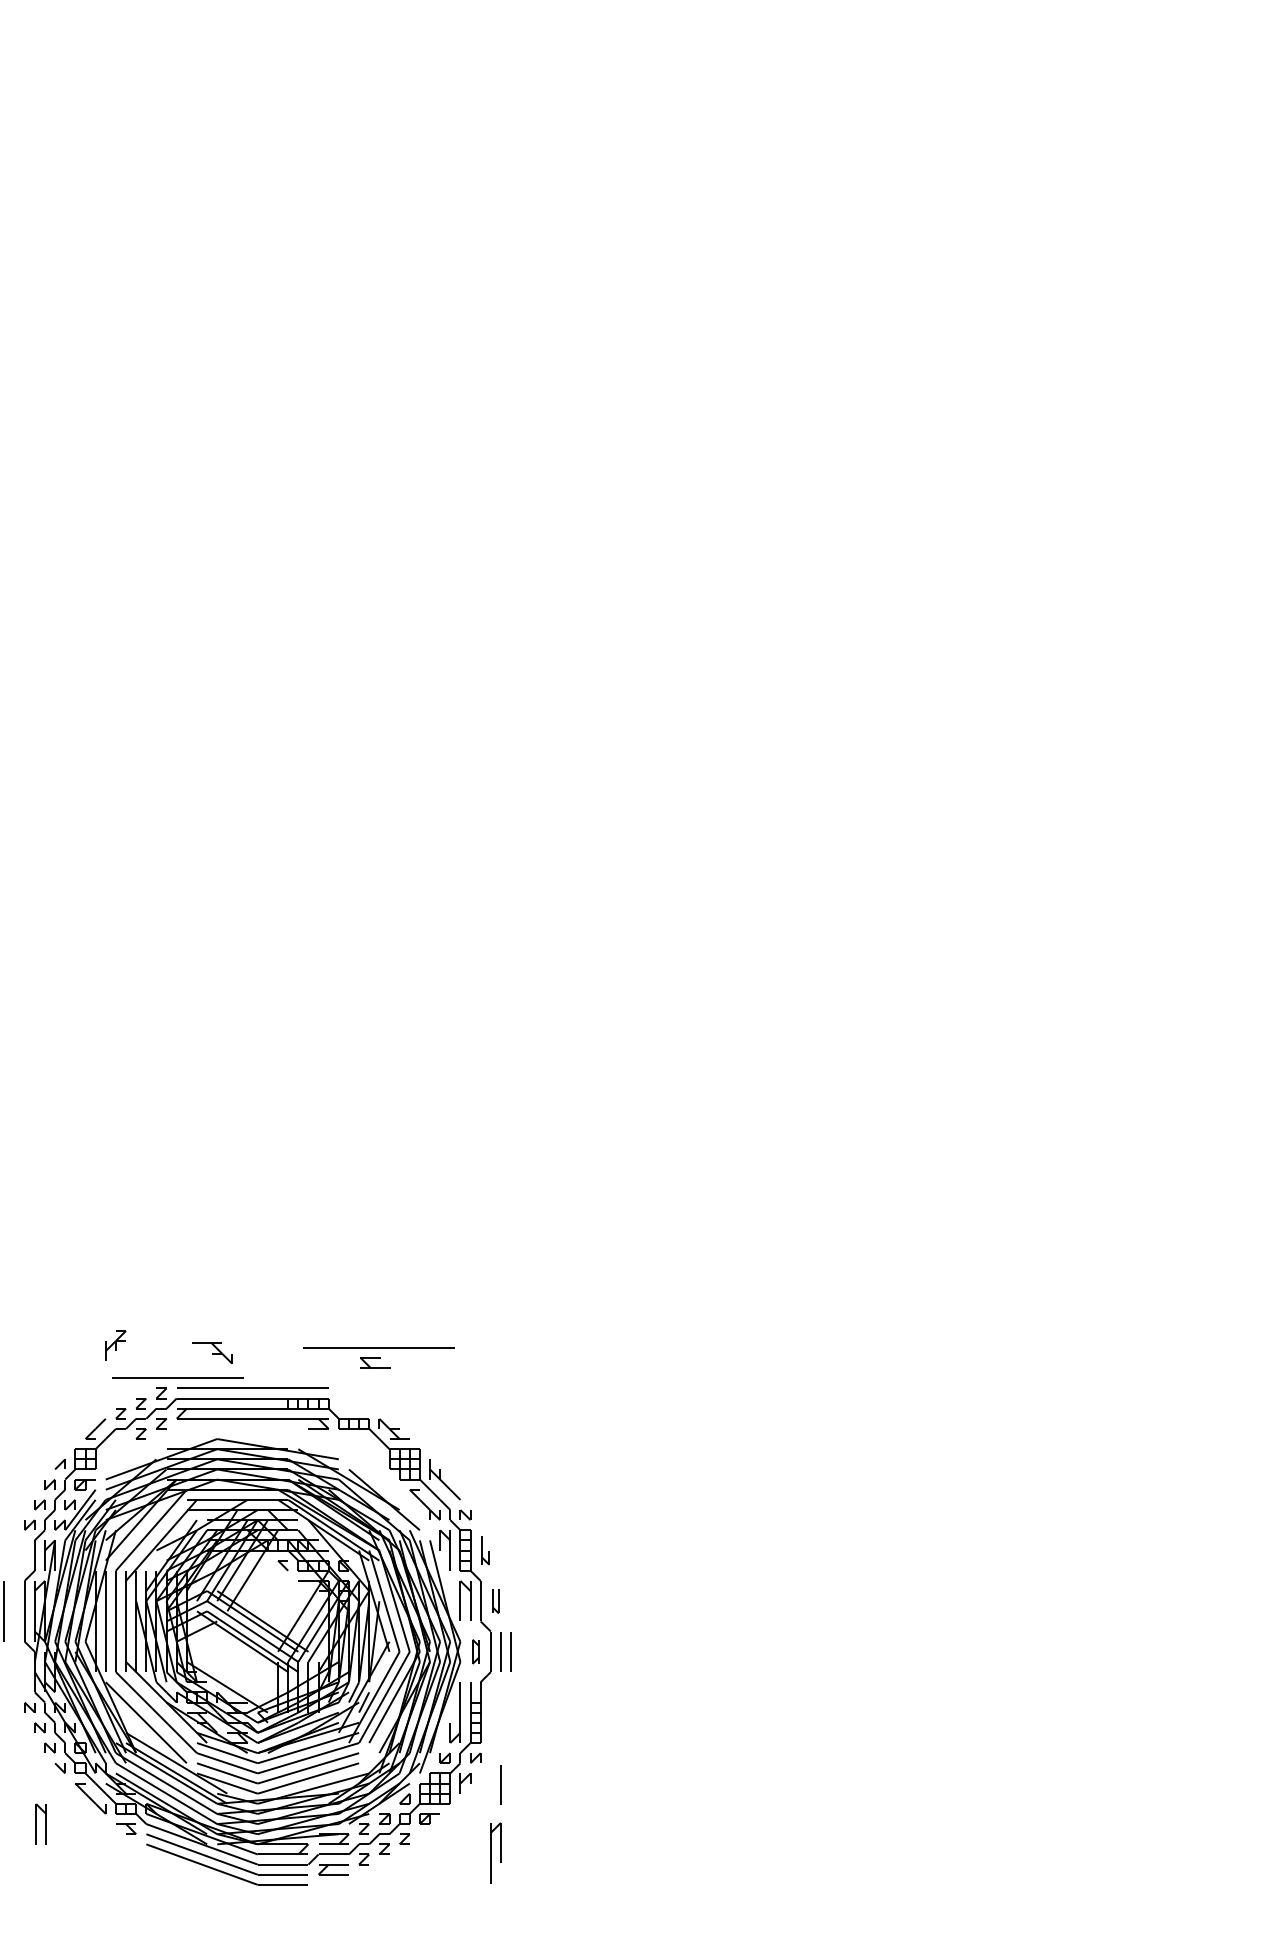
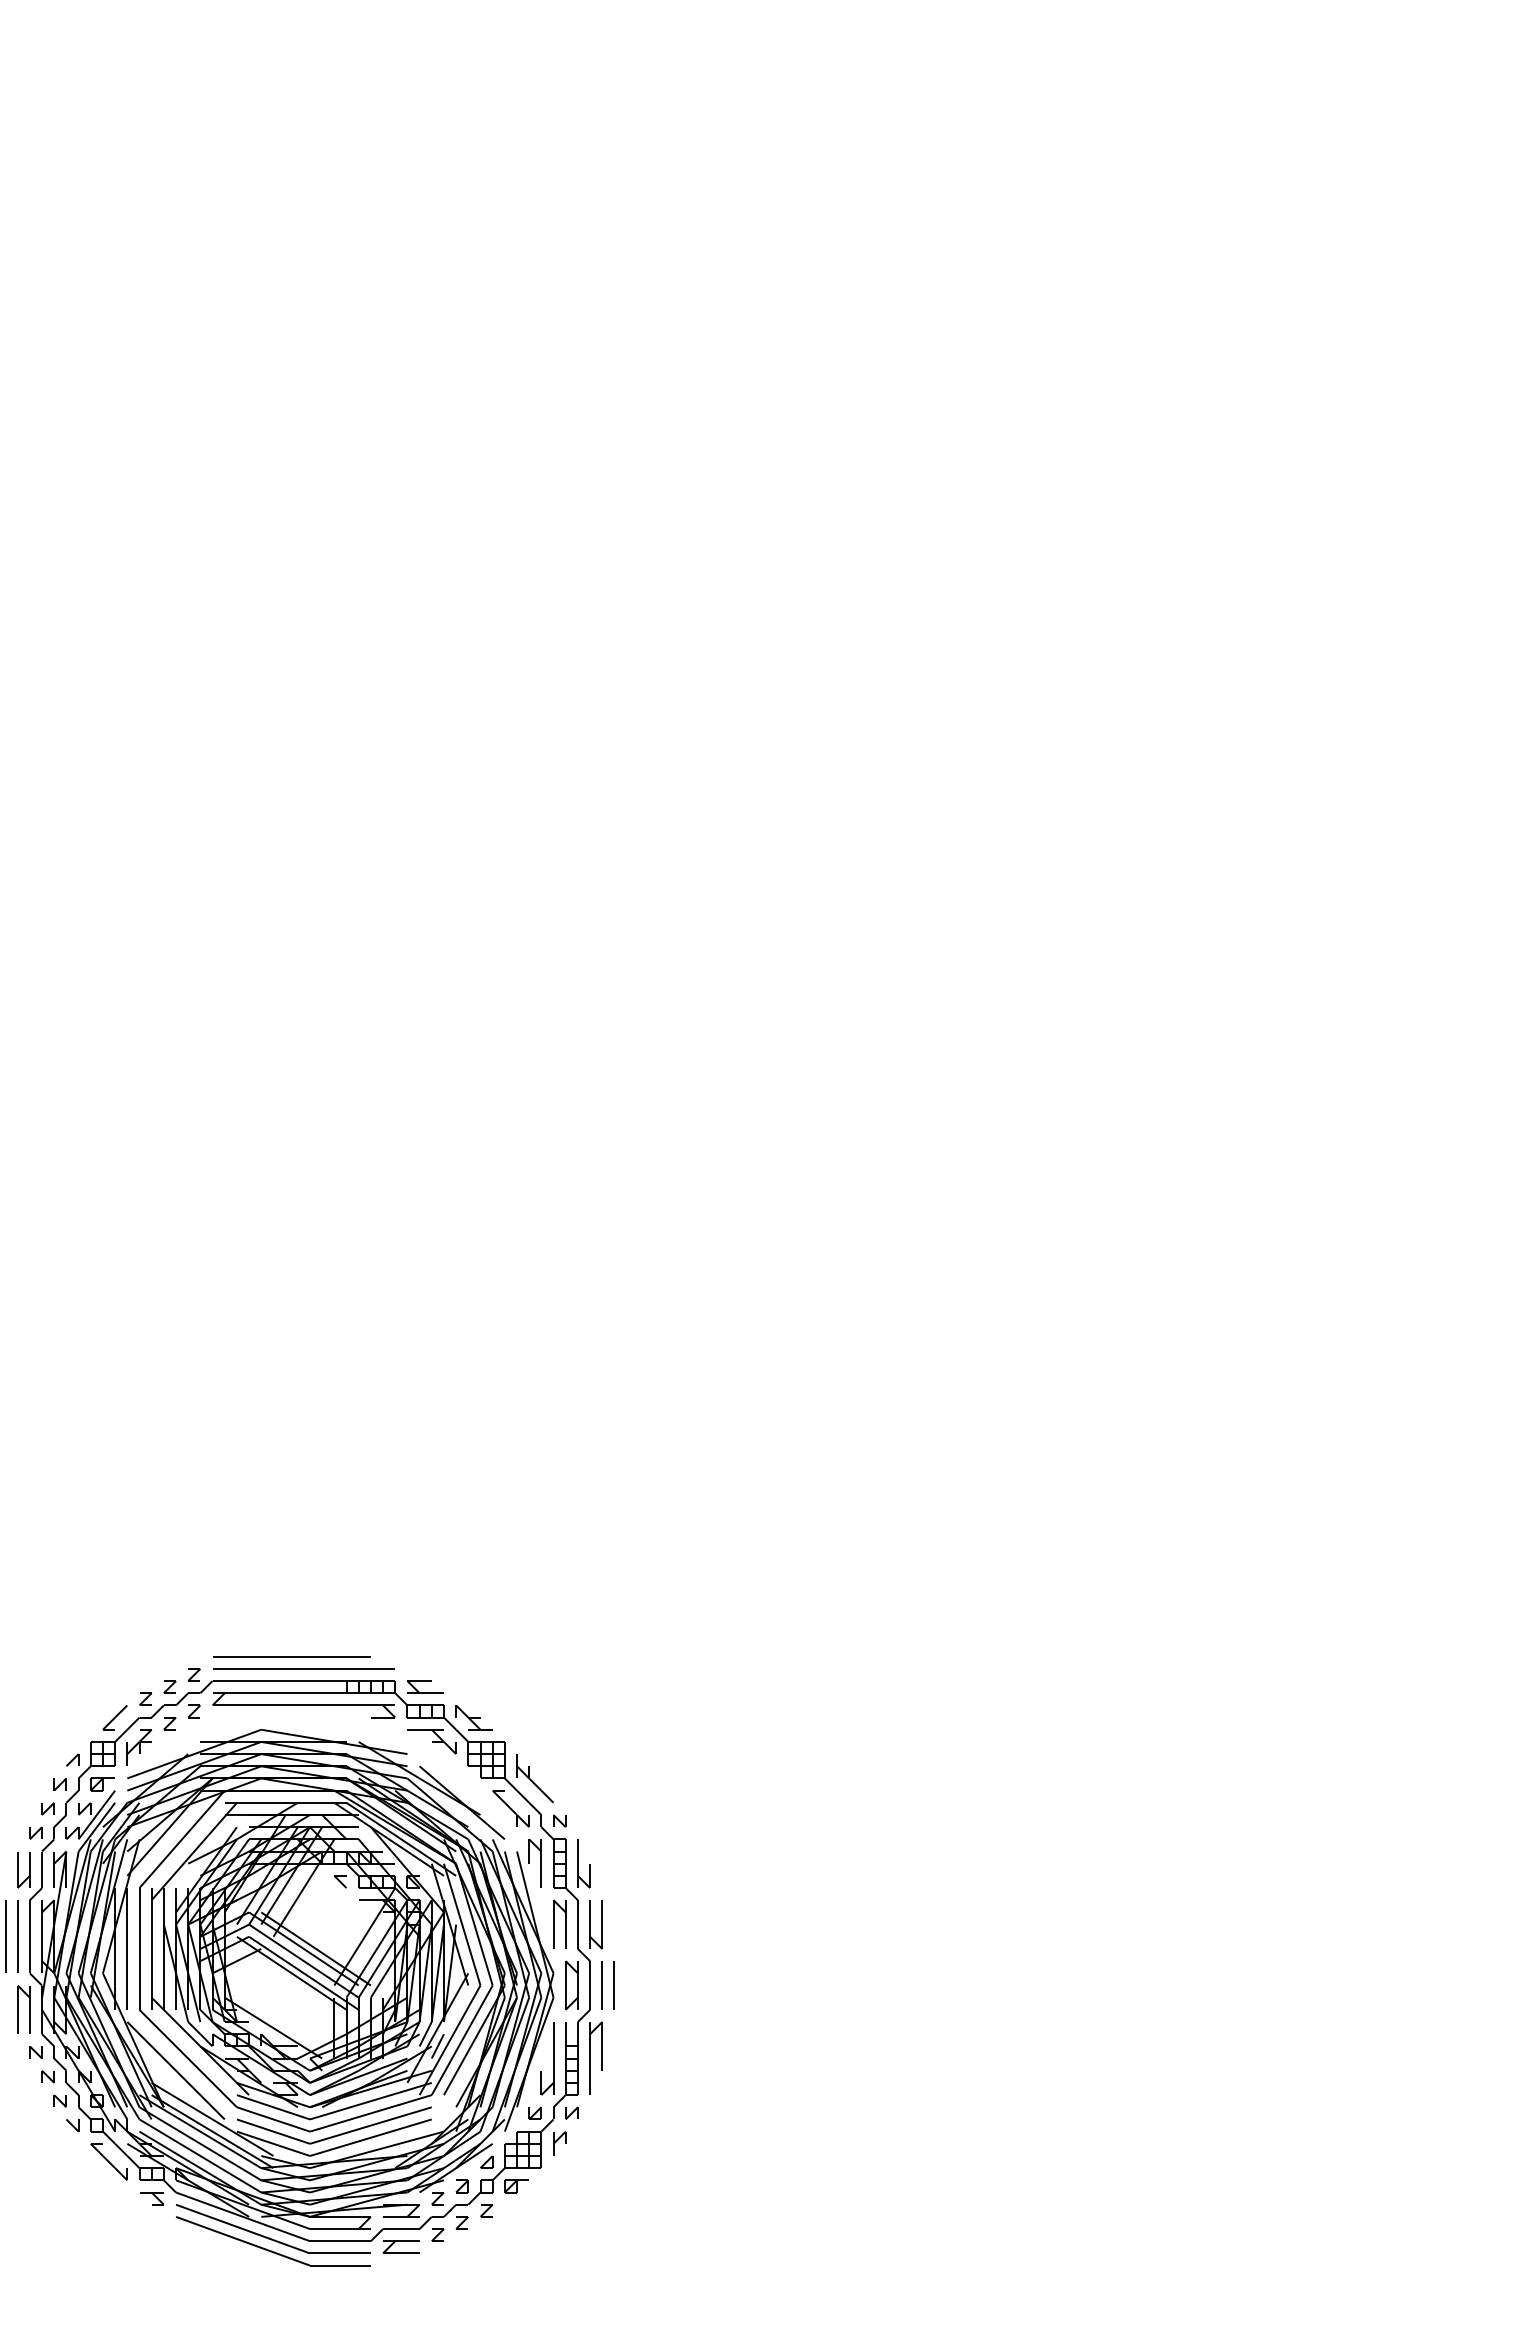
part: (115, 1345) -> (139, 1747), moved
line: (378, 1347) -> (455, 1619), removed
part: (211, 1353) -> (431, 1741), moved
part: (375, 1362) -> (425, 1686), moved
line: (177, 1378) -> (291, 1656), moved
part: (485, 1550) -> (583, 1863), size x1.43
part: (19, 1556) -> (23, 1870), added
part: (495, 1601) -> (595, 1924), size x1.67
line: (14, 1611) -> (17, 1936), added
part: (475, 1651) -> (571, 1985), size x1.67
line: (500, 1784) -> (601, 2145), removed
part: (41, 1824) -> (23, 2009), moved
part: (495, 1852) -> (595, 2057), moved

